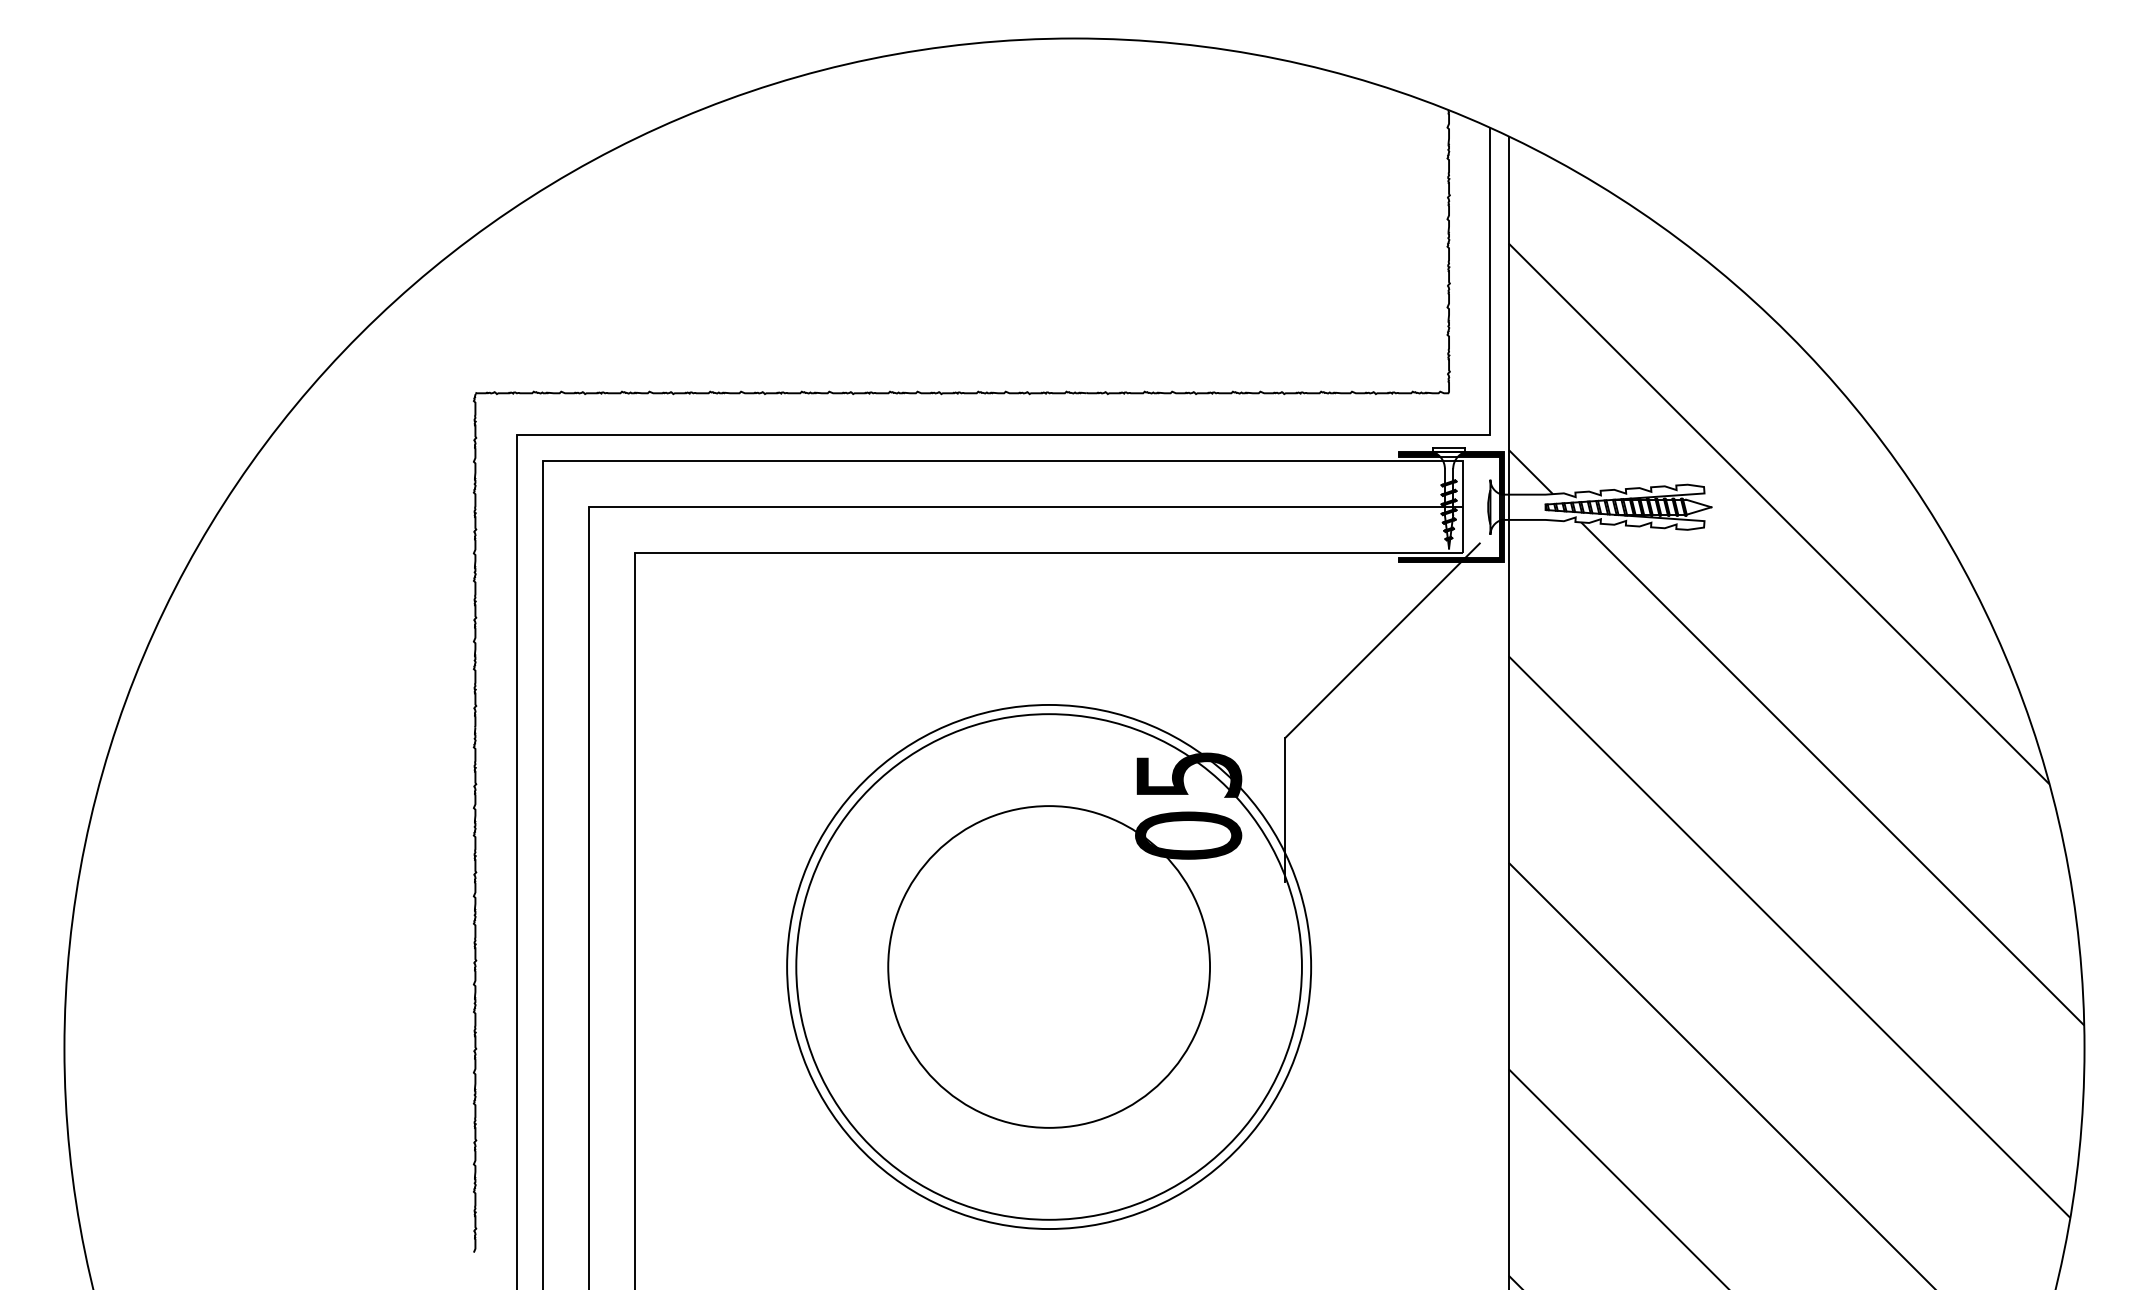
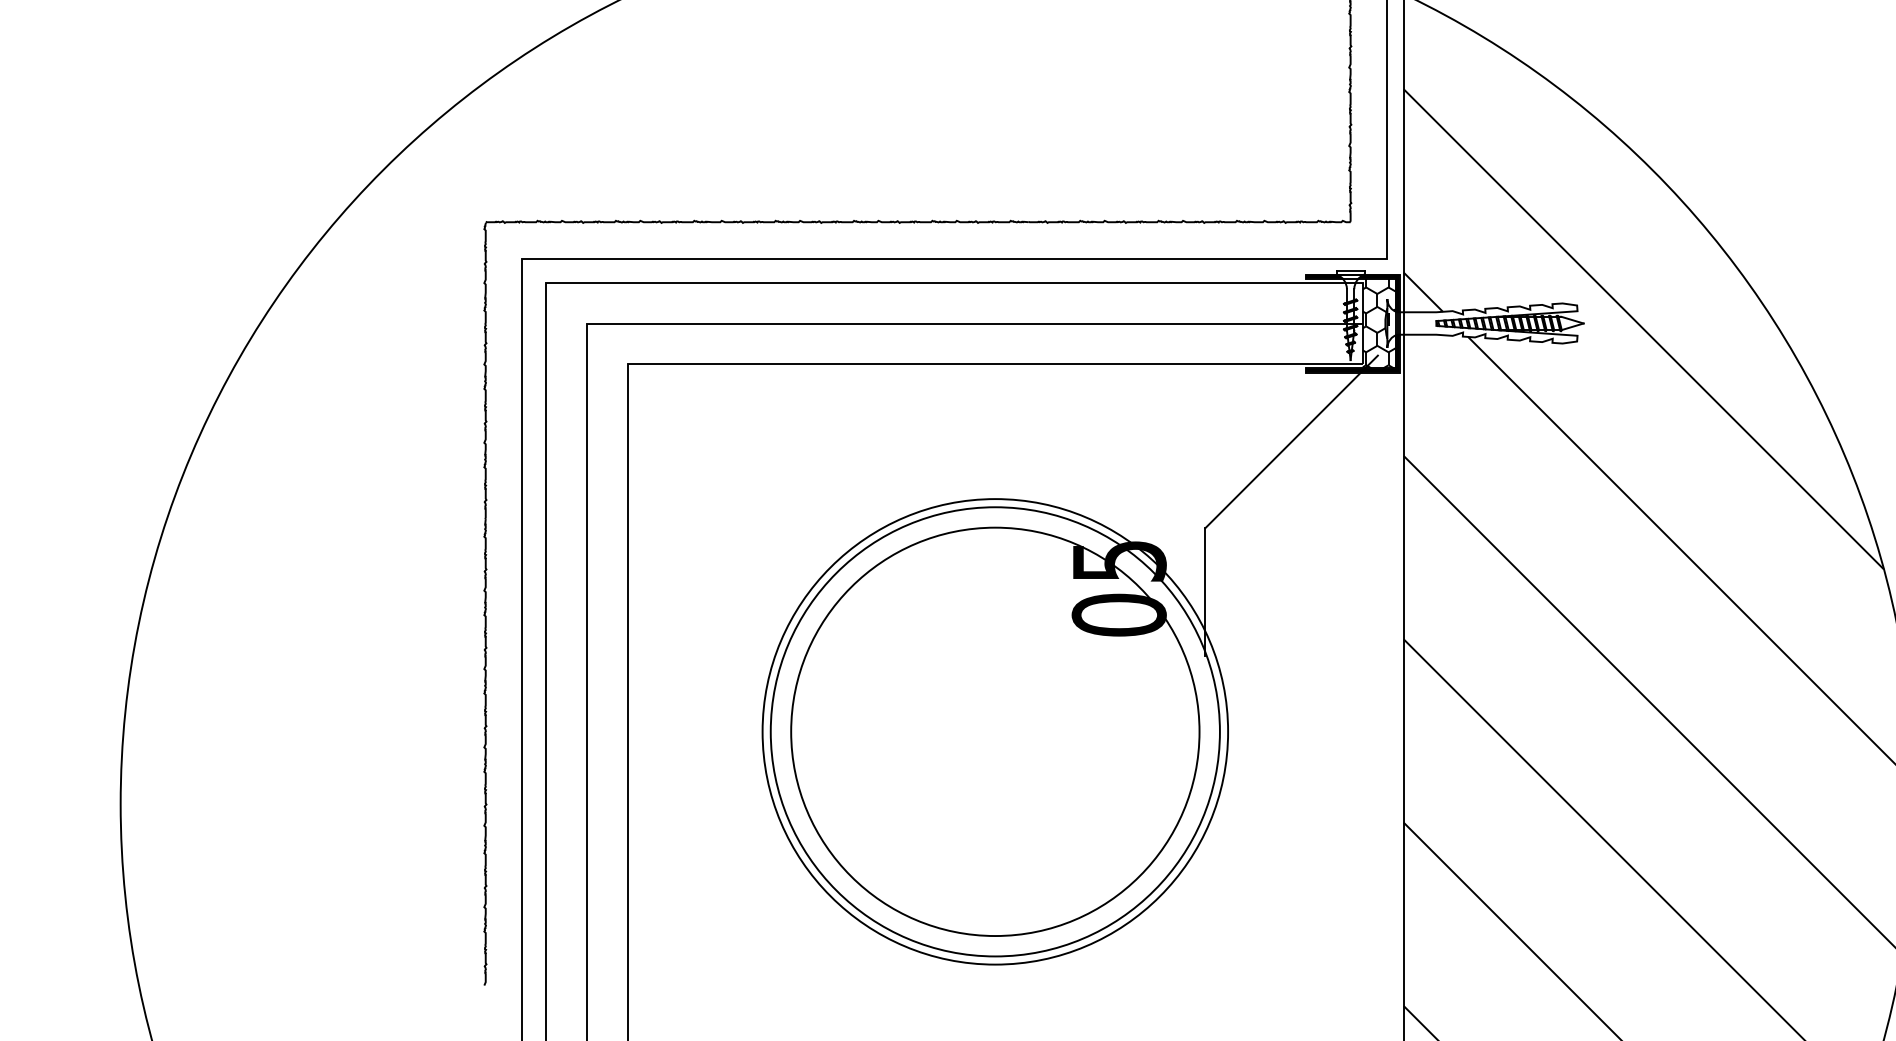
hatch: (1480, 506) -> (1378, 322), added
circle: (1048, 966) -> (994, 731), size x1.43

